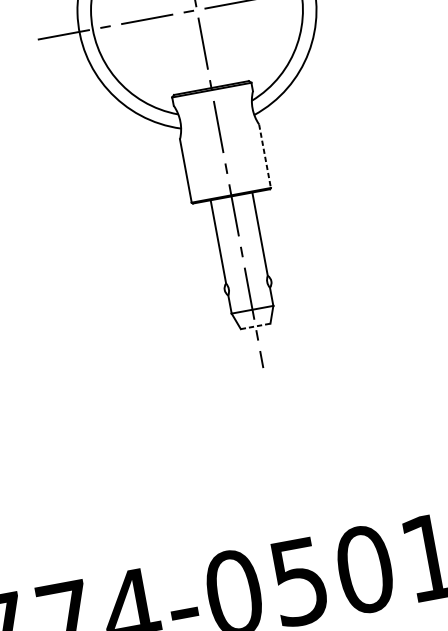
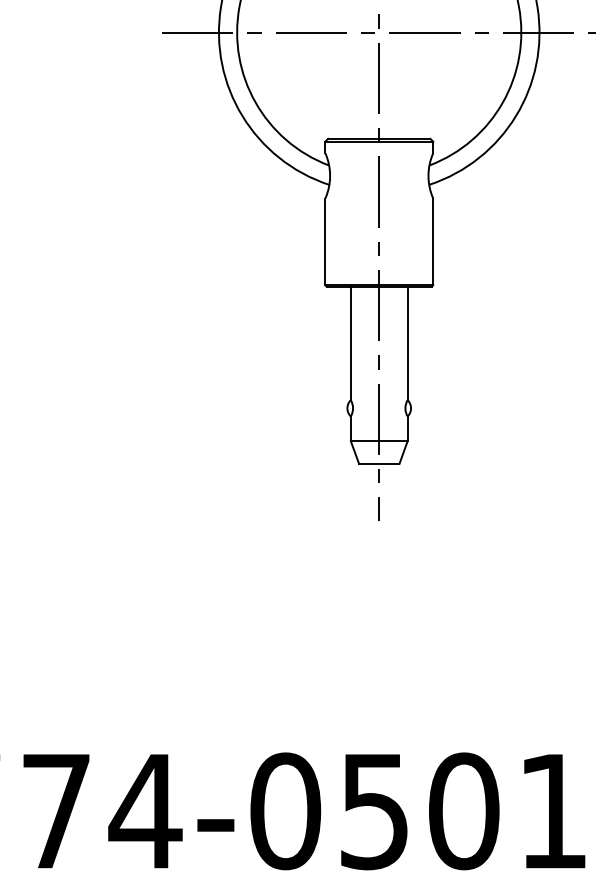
line: (265, 156) -> (433, 242), dashed -> solid
line: (255, 326) -> (379, 463), dashed -> solid

